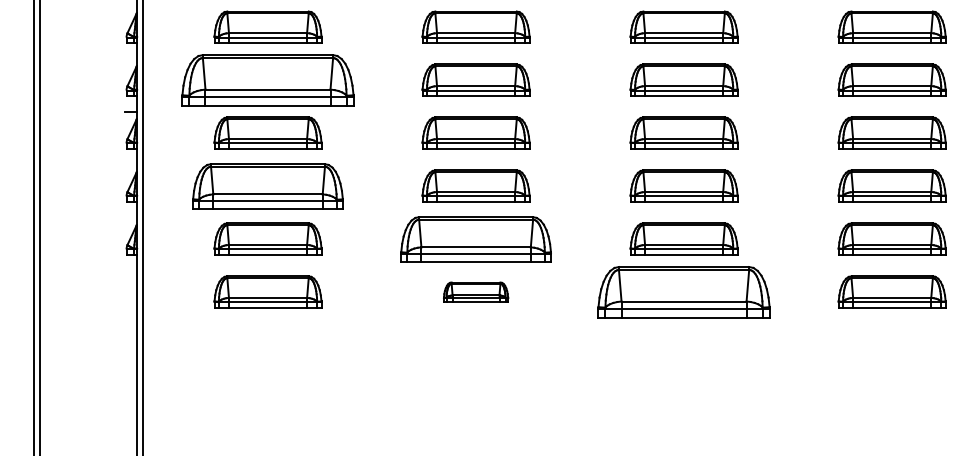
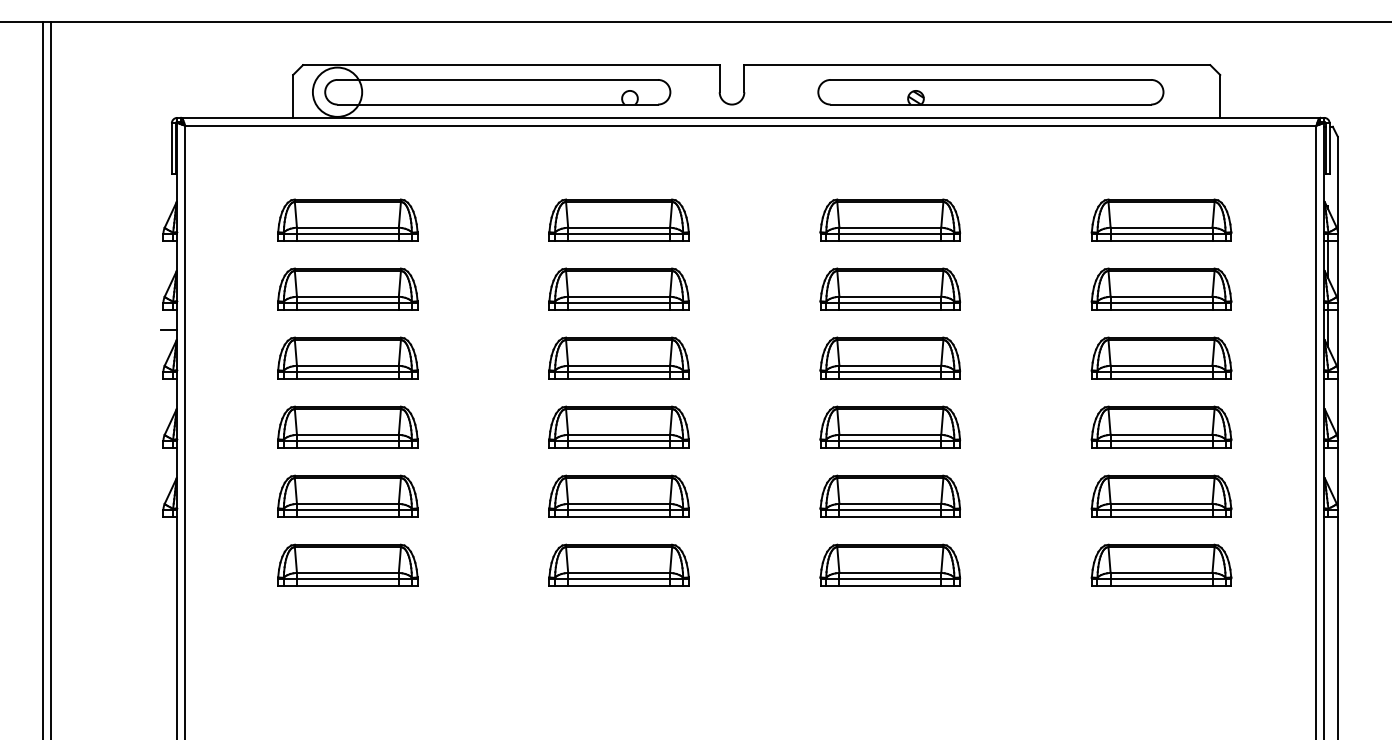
part: (267, 79) -> (347, 288), size x0.62
part: (267, 185) -> (347, 426), size x0.71
part: (475, 238) -> (618, 495), size x0.71
part: (475, 291) -> (618, 564), size x1.67
part: (684, 291) -> (890, 564), size x0.62

